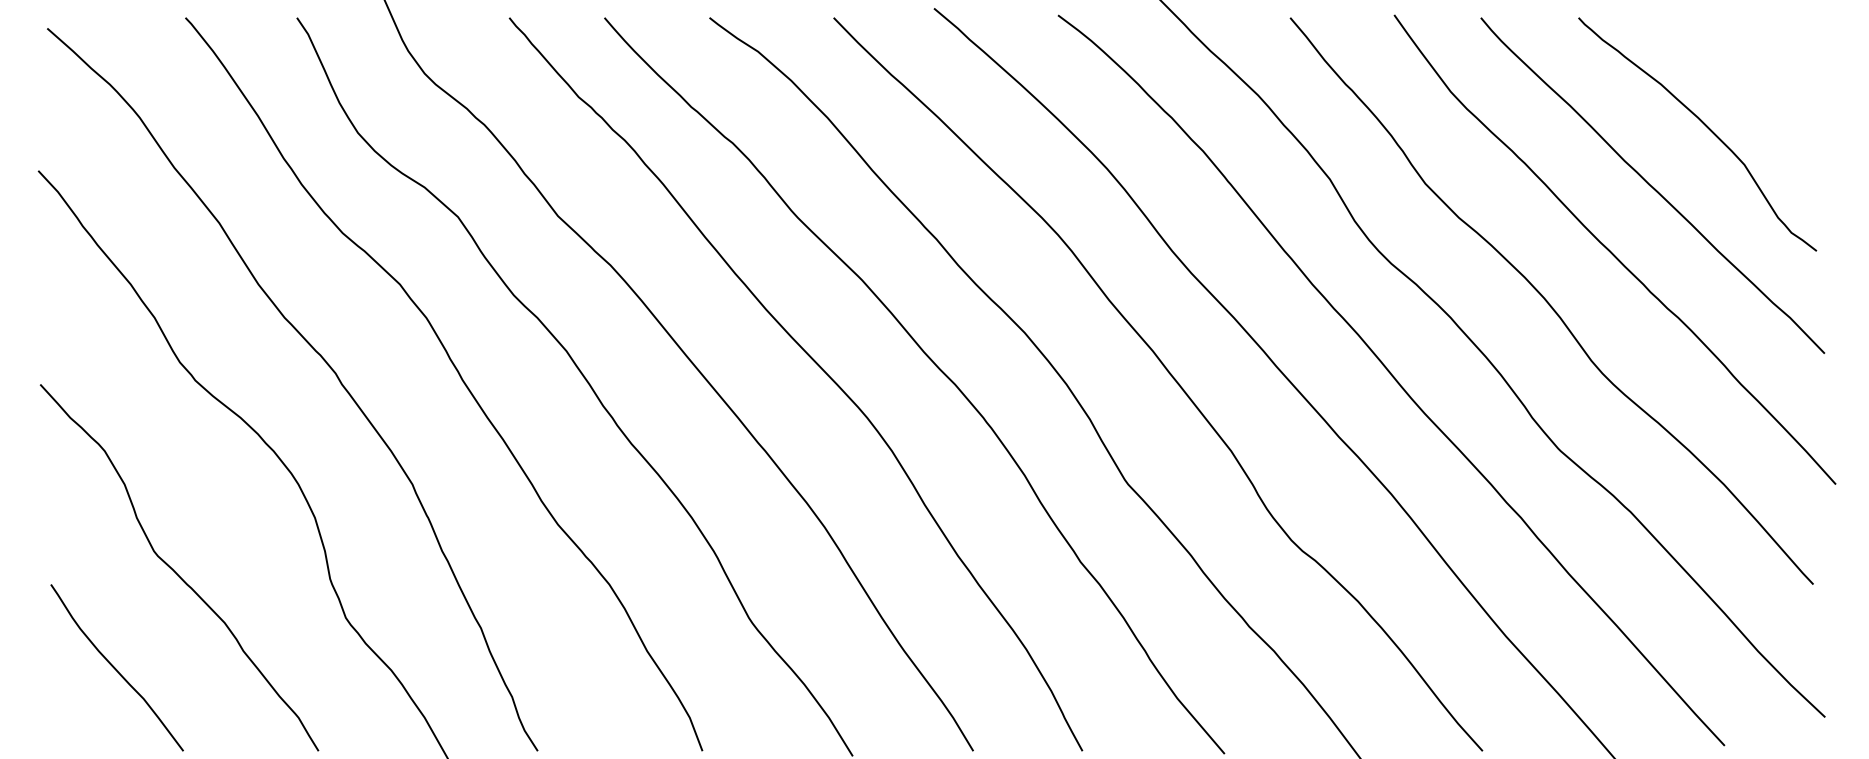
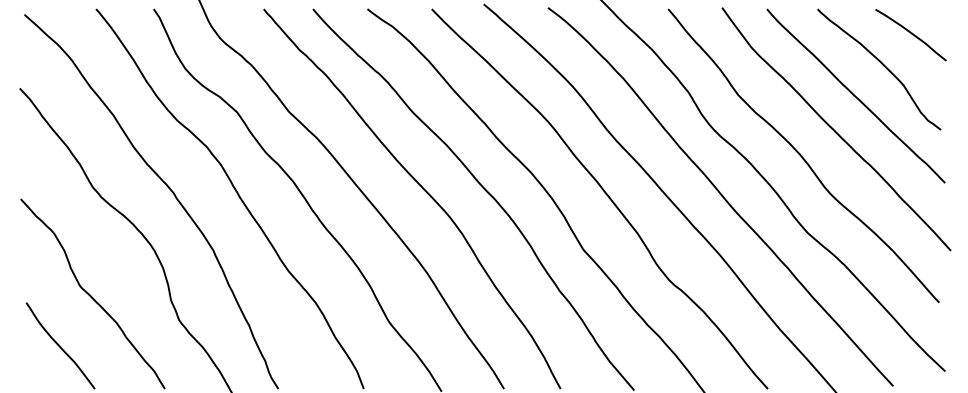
curve: (1759, 66) -> (911, 34), added

